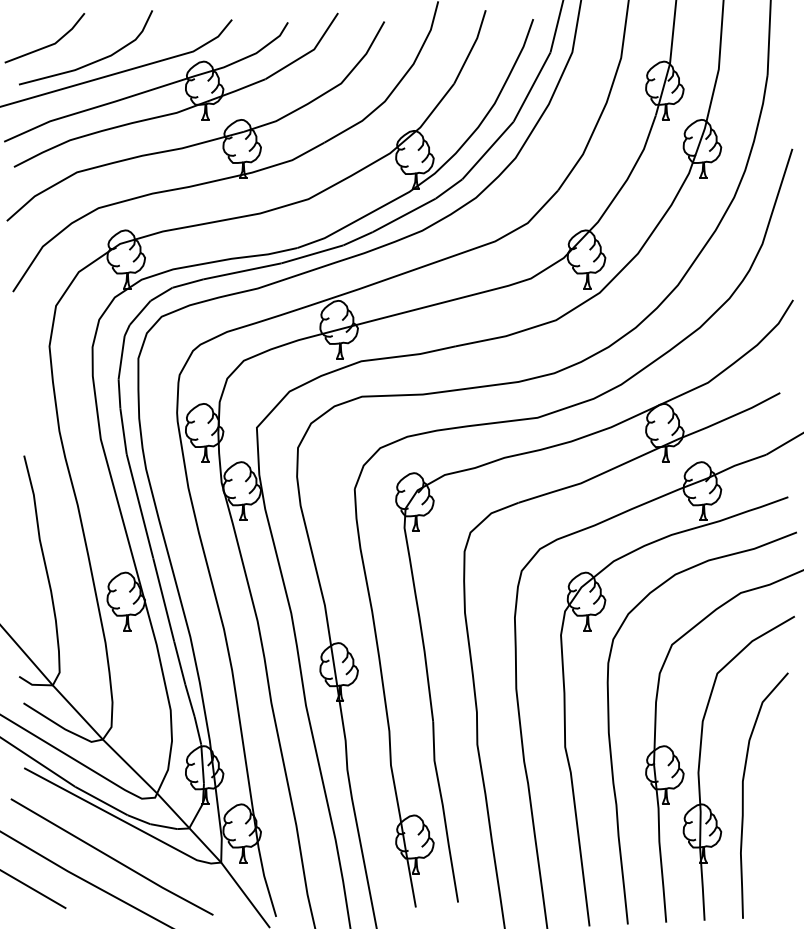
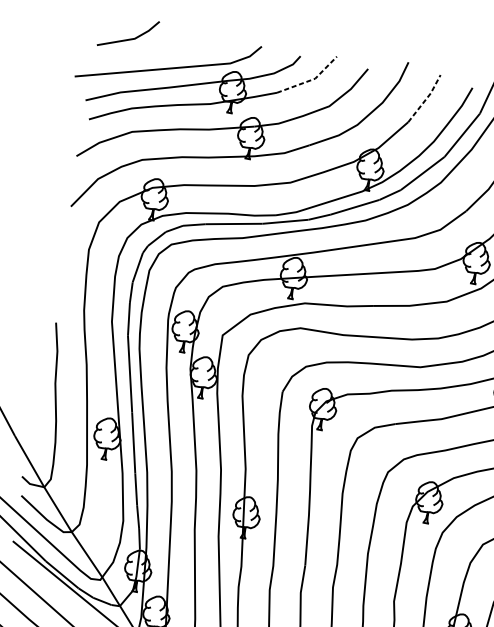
line: (472, 47) -> (426, 99), solid -> dashed
line: (309, 52) -> (311, 80), solid -> dashed
curve: (90, 62) -> (156, 56), removed

